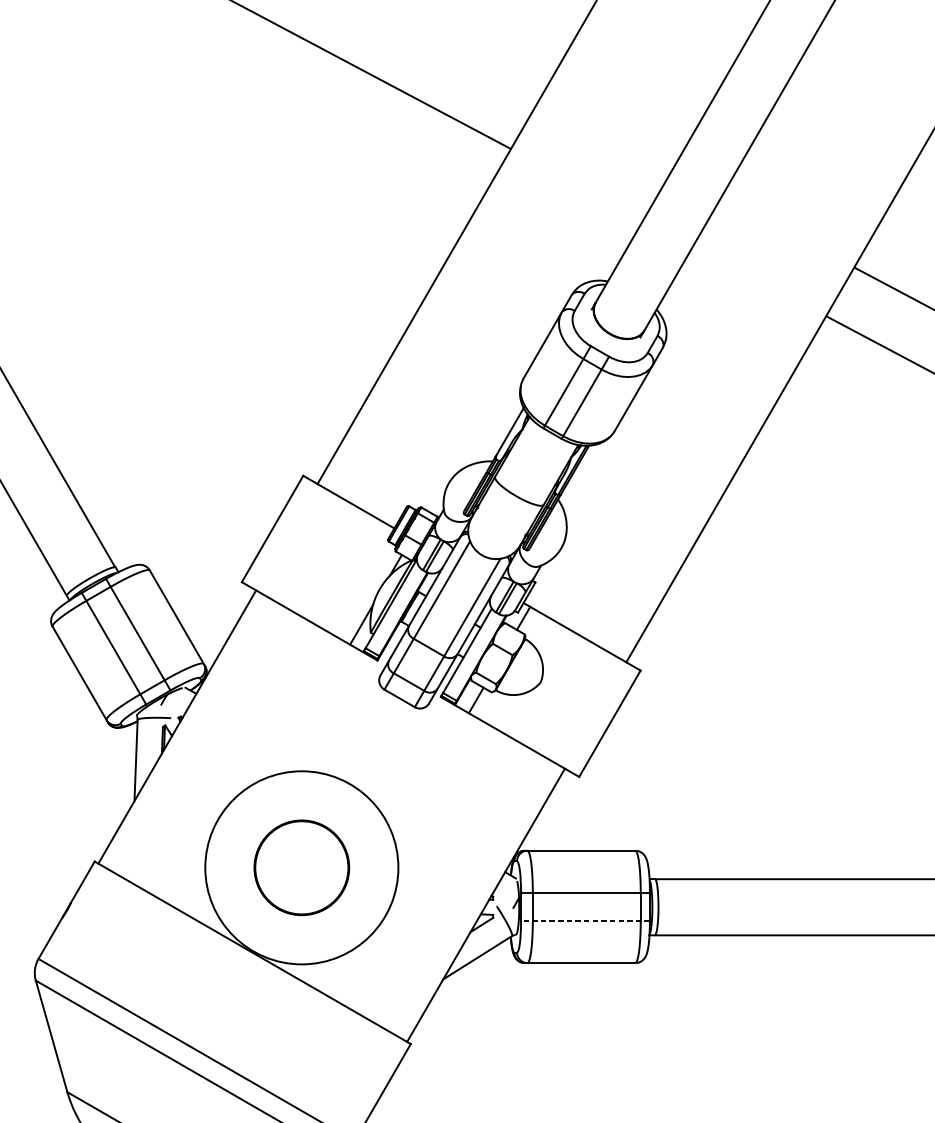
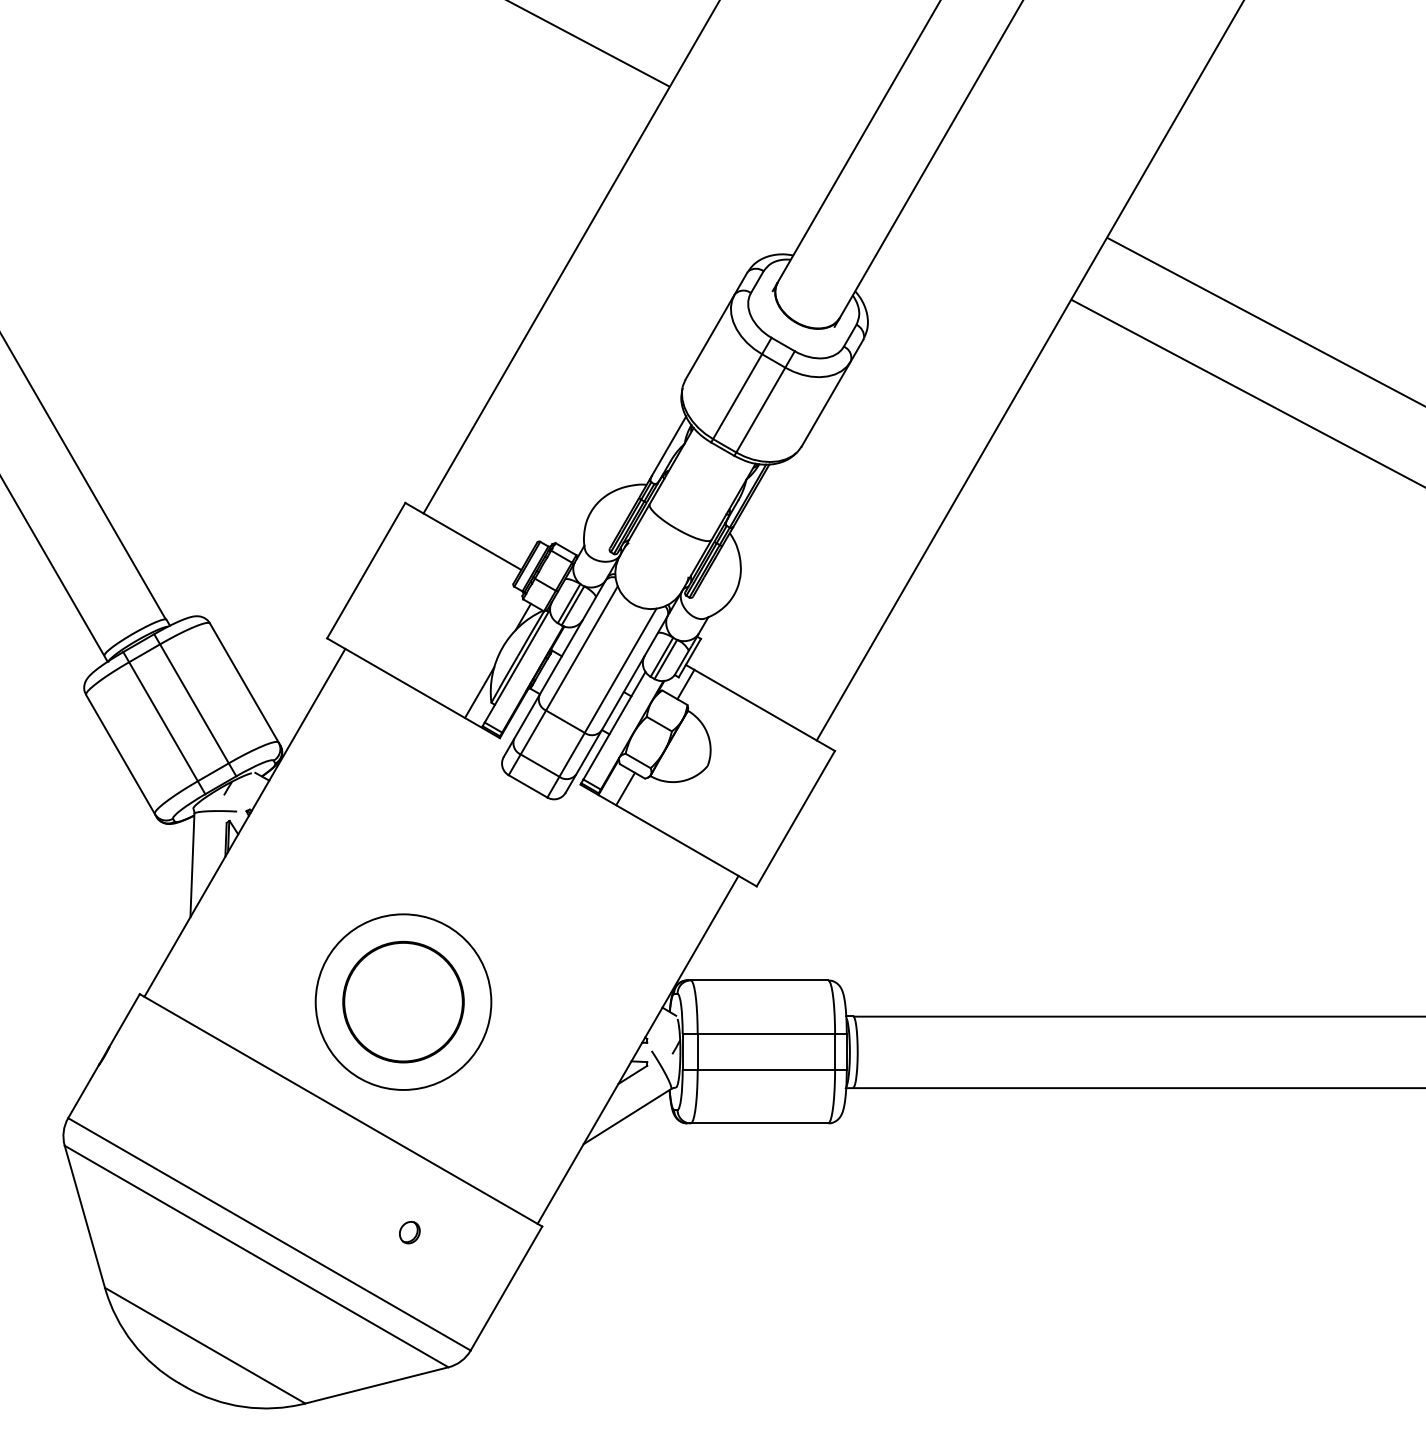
circle: (301, 867) -> (403, 1001), size x0.71
line: (585, 920) -> (764, 1069), dashed -> solid
part: (306, 1048) -> (409, 1232), added

